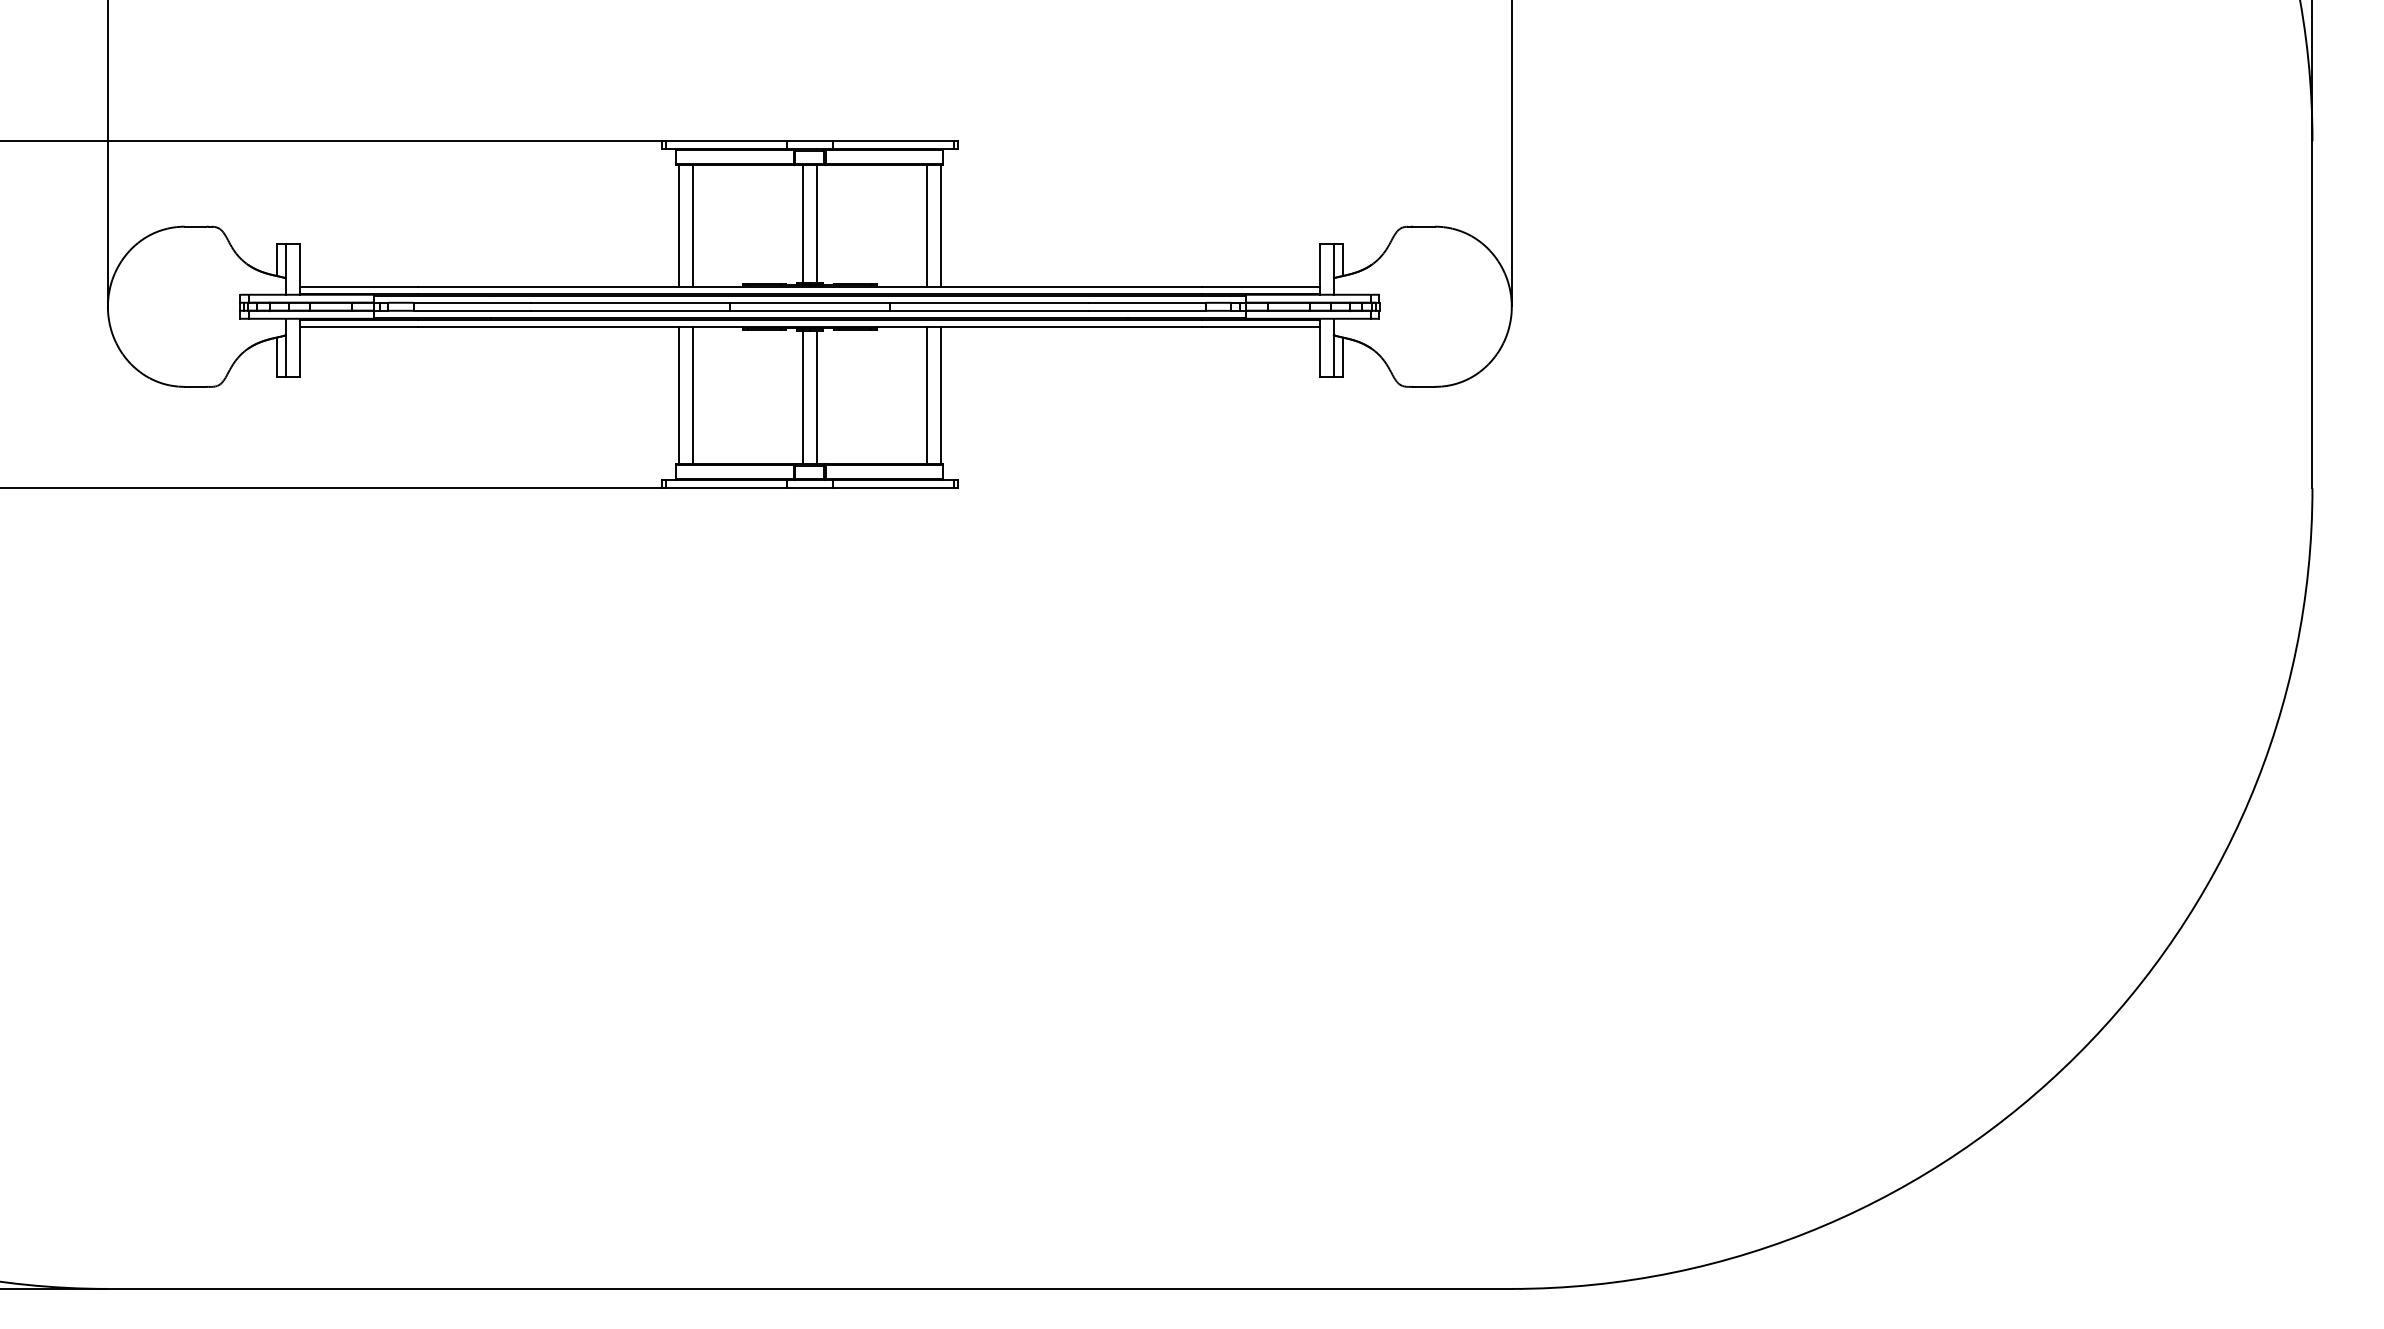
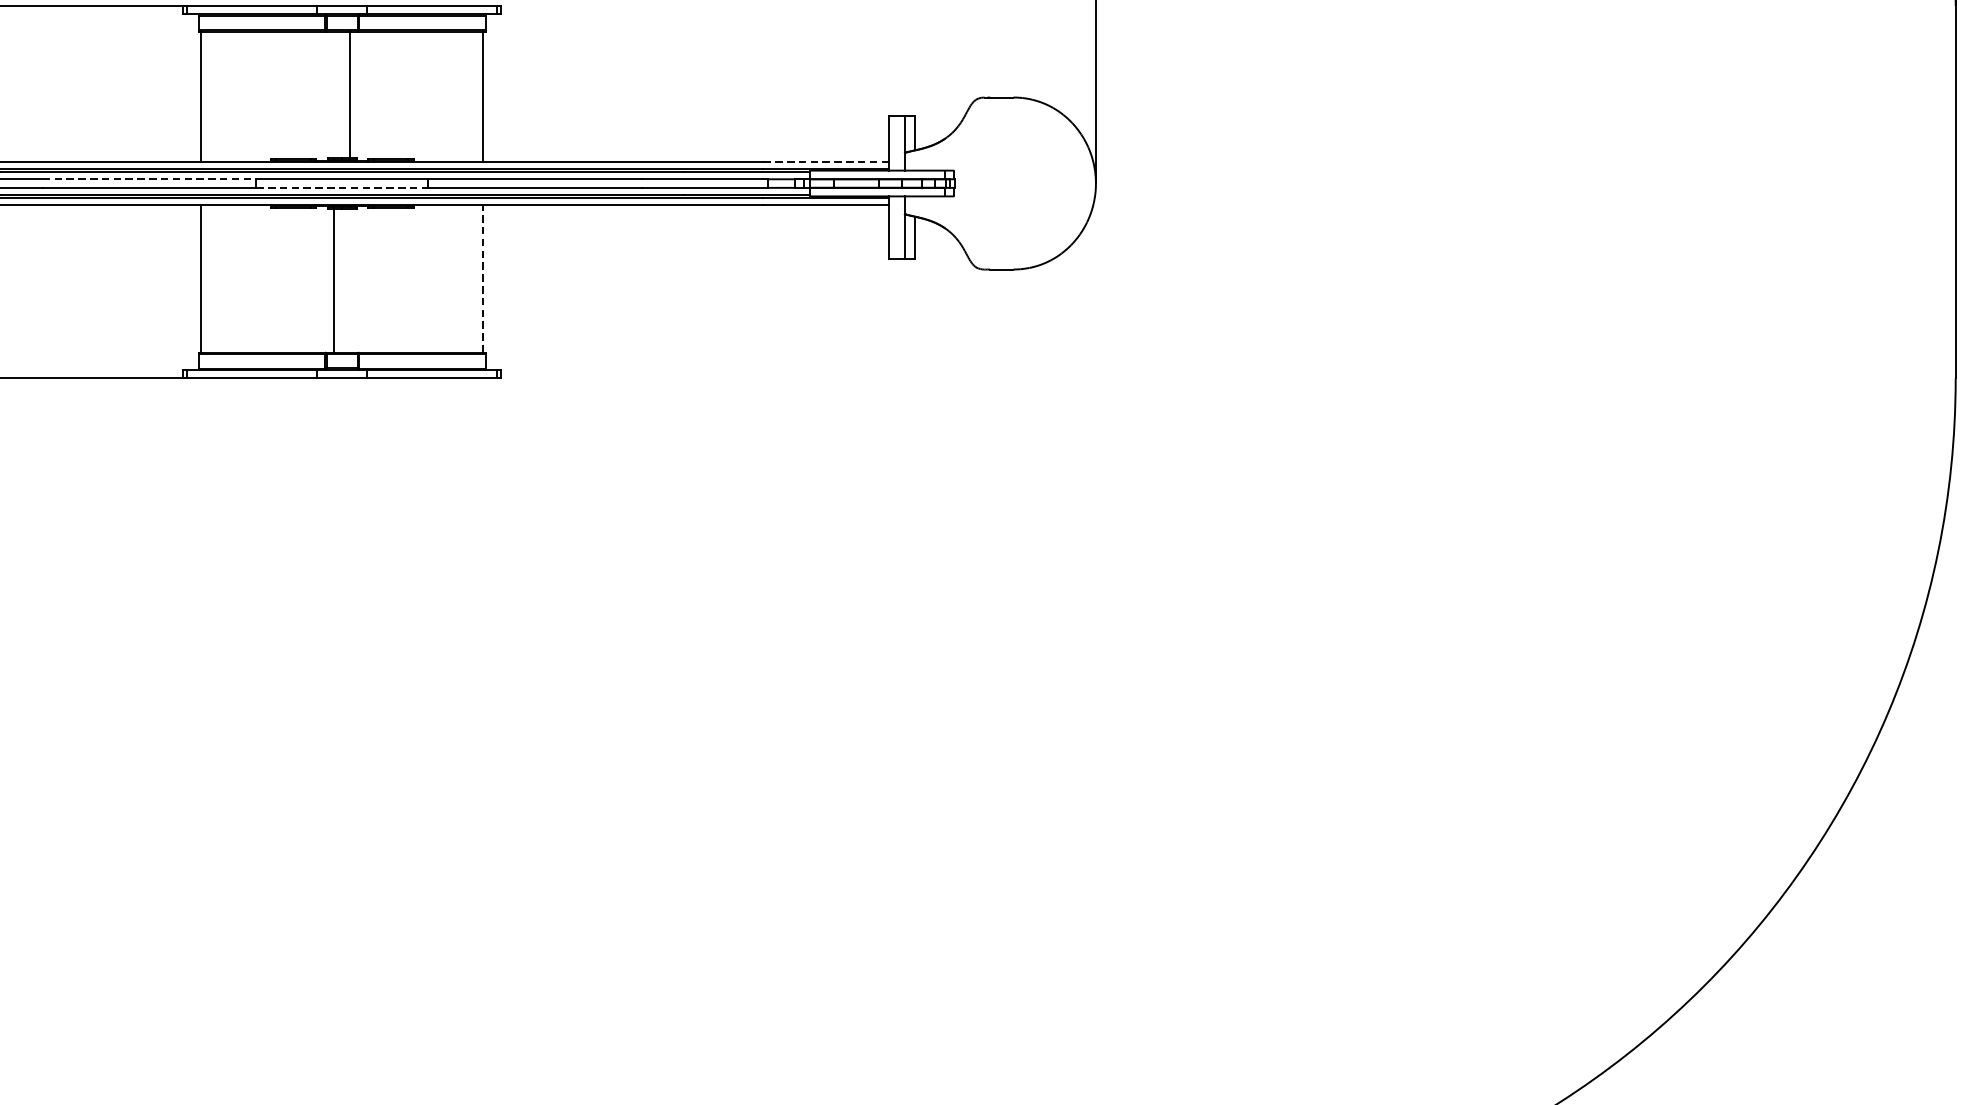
line: (802, 223) -> (334, 94), removed
line: (693, 225) -> (217, 96), removed
line: (926, 225) -> (467, 96), removed
line: (1260, 286) -> (826, 161), solid -> dashed
line: (630, 302) -> (149, 178), solid -> dashed
line: (810, 310) -> (342, 187), solid -> dashed
line: (693, 395) -> (217, 278), removed
line: (926, 395) -> (467, 278), removed
line: (941, 395) -> (483, 278), solid -> dashed
line: (817, 397) -> (350, 280), removed

